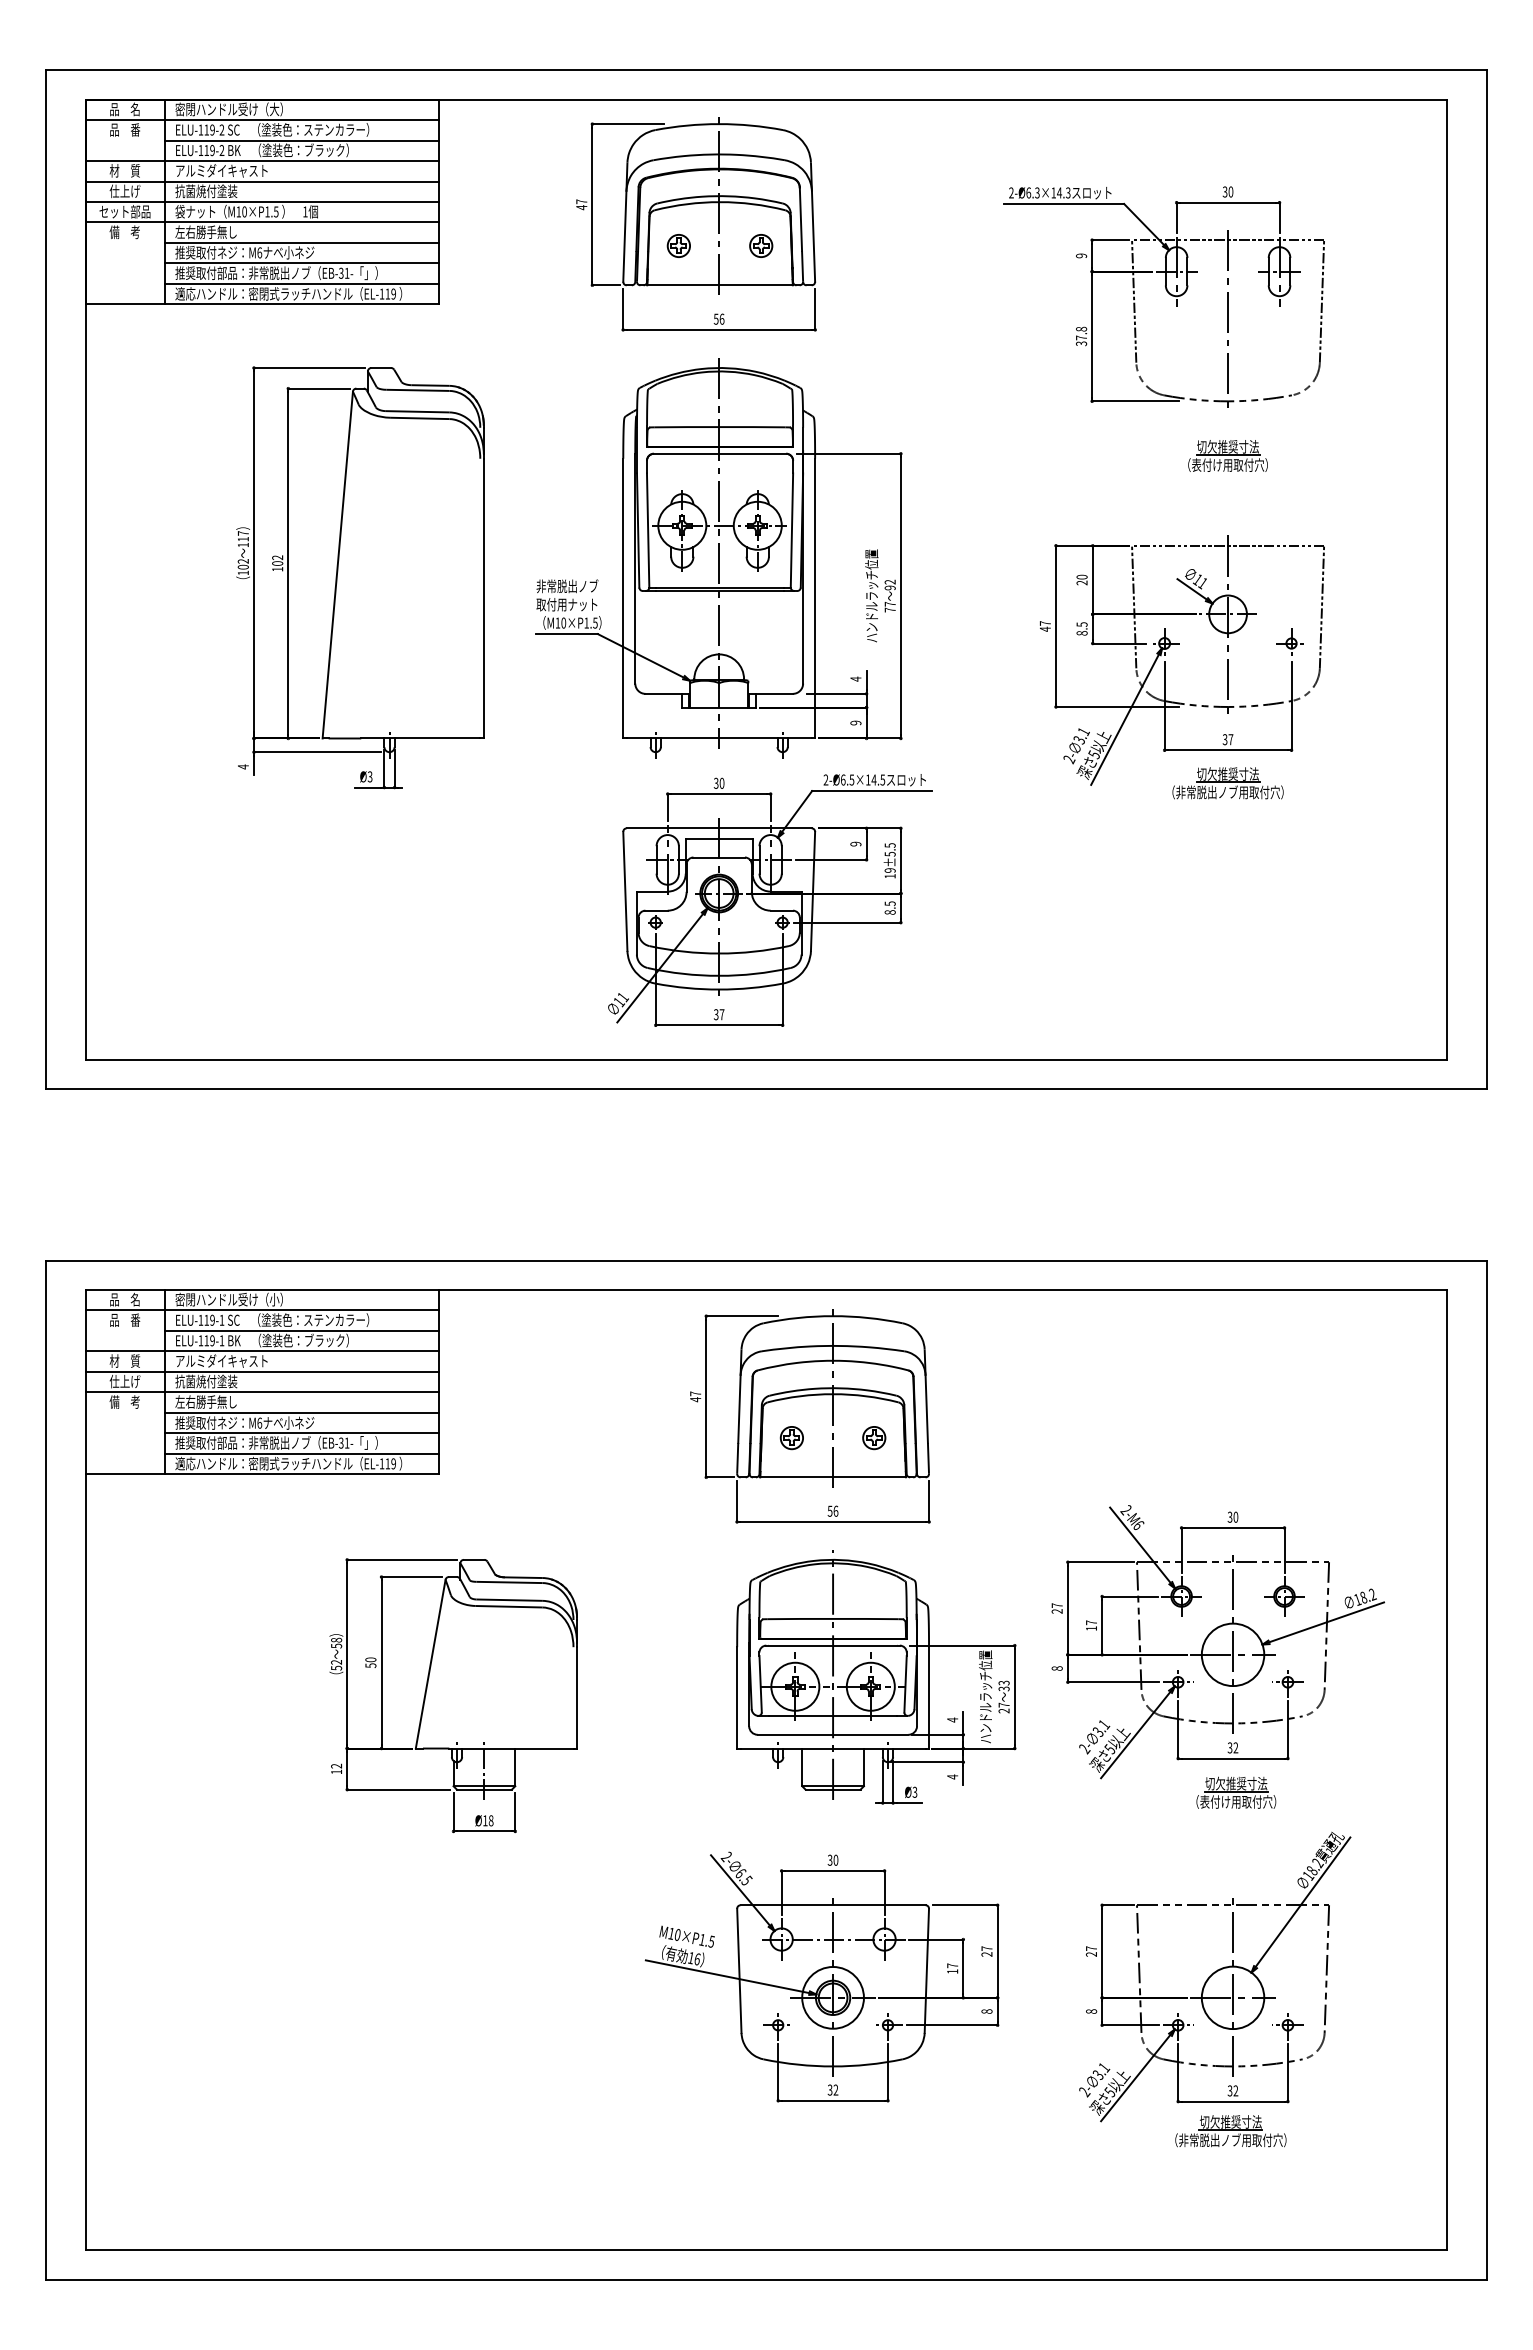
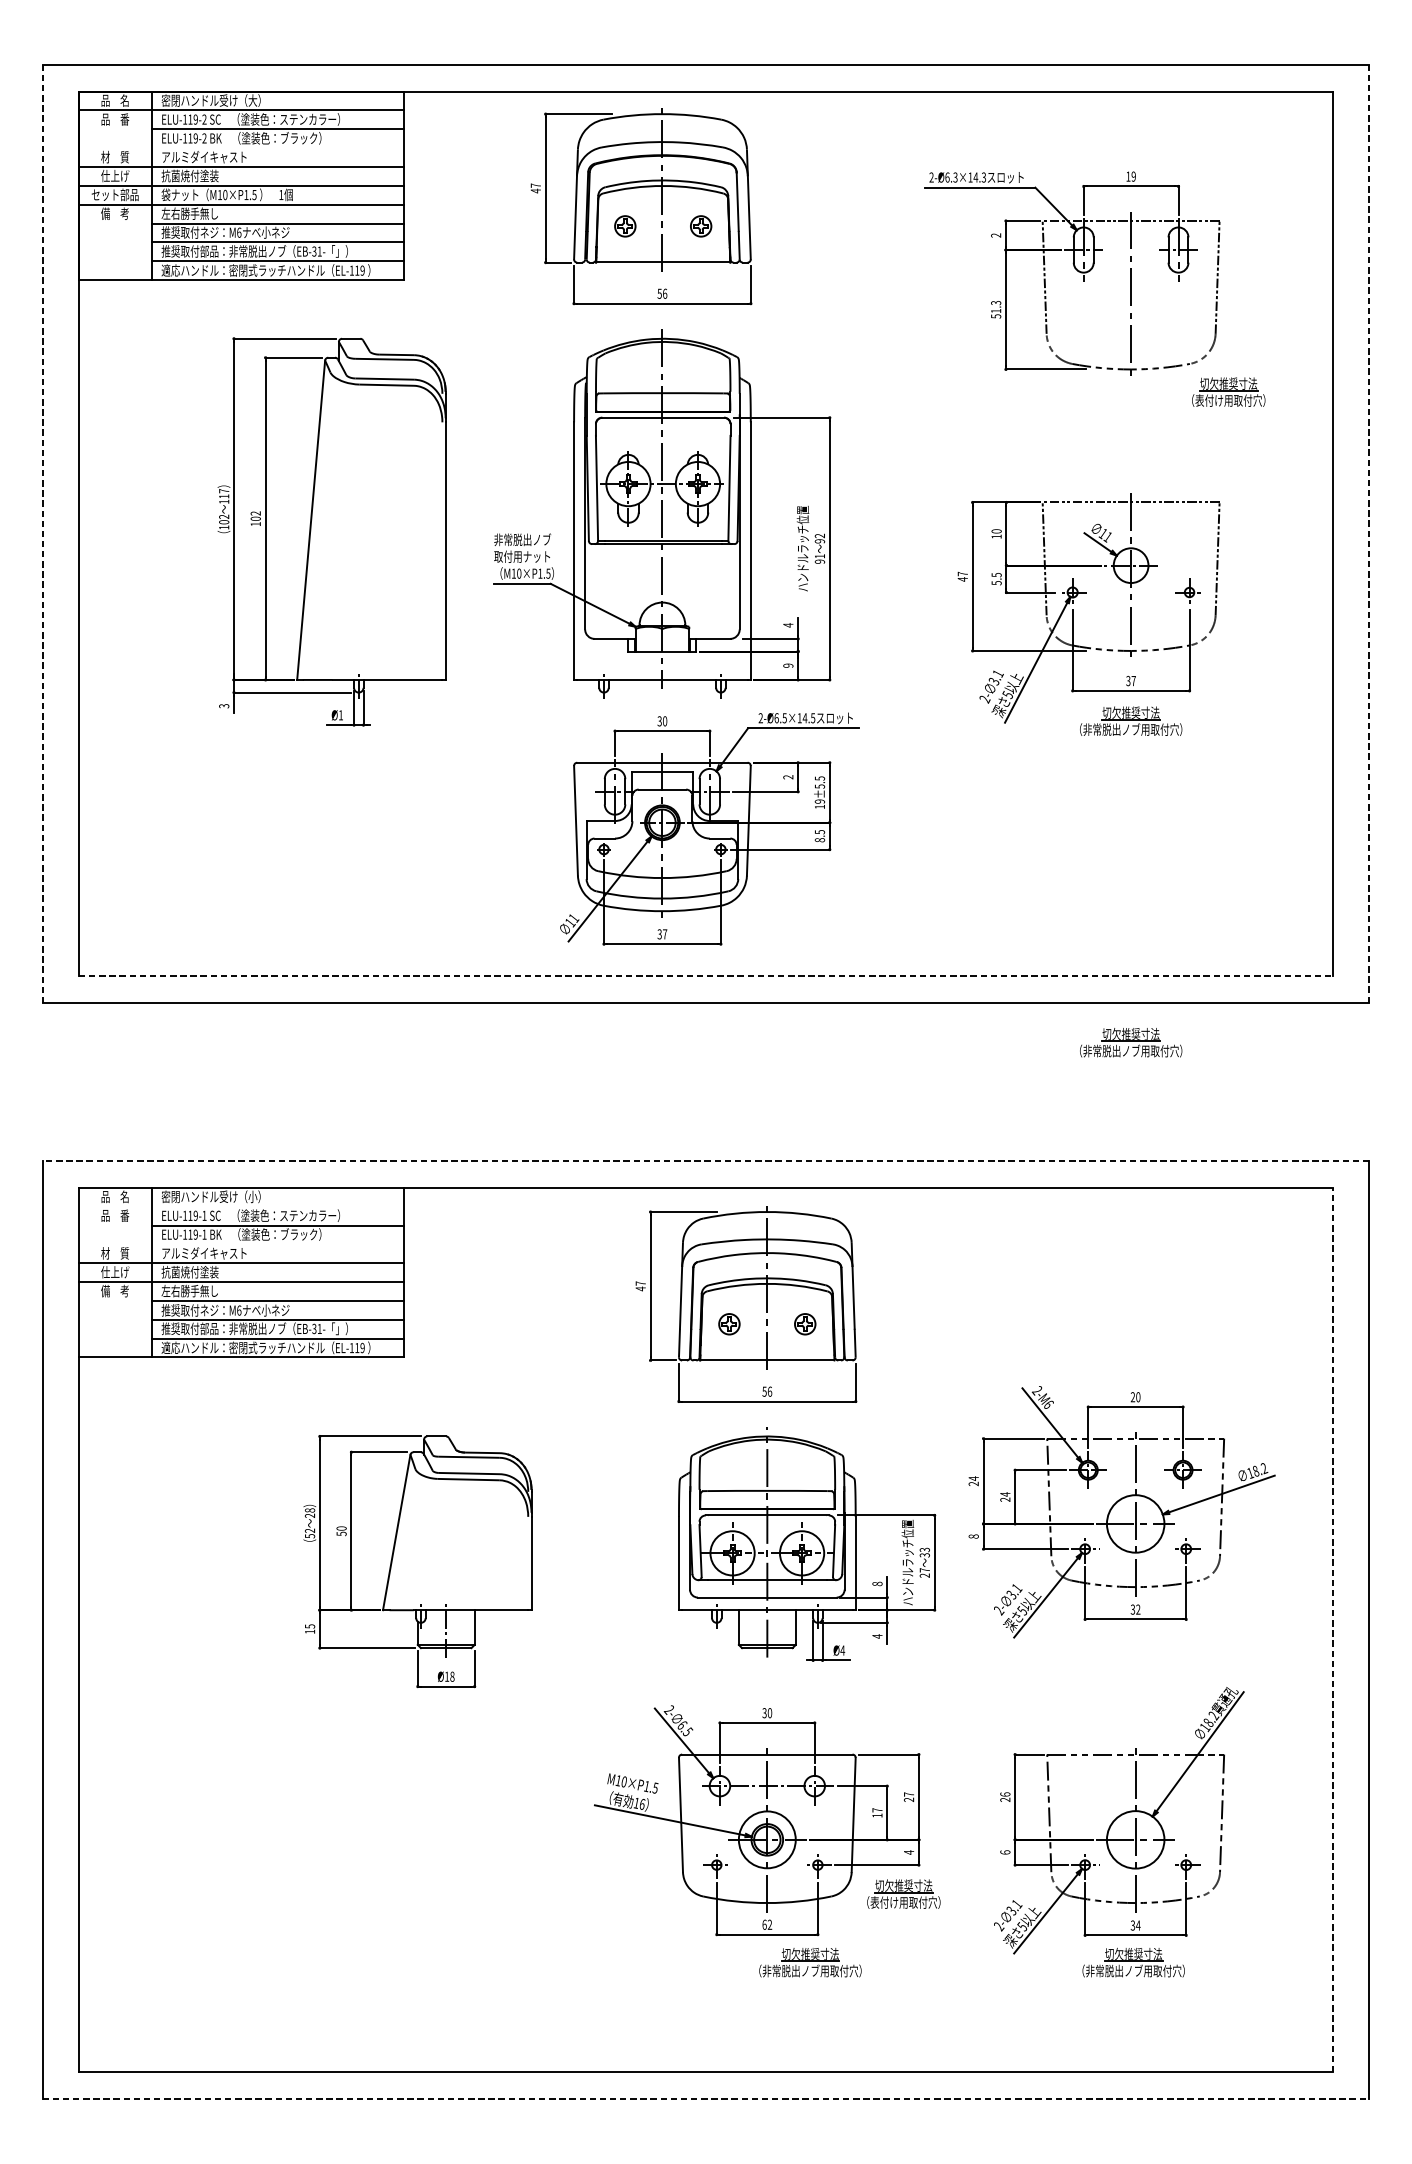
line: (261, 161) -> (240, 148), removed
text: (1227, 191) -> (1130, 176), 30 -> 19
text: (1081, 255) -> (996, 235), 9 -> 2
text: (1081, 335) -> (996, 308), 37.8 -> 51.3
part: (1227, 455) -> (1228, 391), moved
line: (1486, 579) -> (1369, 533), solid -> dashed
line: (46, 580) -> (42, 534), solid -> dashed
text: (1081, 582) -> (996, 536), 20 -> 10
text: (889, 606) -> (819, 558), 77 -> 91
text: (1081, 633) -> (996, 583), 8.5 -> 5.5
text: (242, 766) -> (223, 705), 4 -> 3
text: (369, 776) -> (340, 714), Ø3 -> Ø1
text: (856, 843) -> (788, 776), 9 -> 2
line: (766, 1060) -> (706, 976), solid -> dashed
part: (1227, 1132) -> (1130, 1042), added
line: (765, 1260) -> (705, 1160), solid -> dashed
line: (261, 1310) -> (240, 1206), removed
line: (261, 1351) -> (240, 1244), removed
text: (1229, 1517) -> (1132, 1397), 30 -> 20
text: (1056, 1605) -> (973, 1478), 27 -> 24
text: (1091, 1625) -> (1005, 1496), 17 -> 24
text: (336, 1645) -> (309, 1515), 58 -> 28
text: (952, 1719) -> (877, 1583), 4 -> 8
text: (336, 1765) -> (309, 1625), 12 -> 15
line: (1447, 1769) -> (1333, 1629), solid -> dashed
text: (914, 1791) -> (842, 1649), Ø3 -> Ø4
part: (1236, 1792) -> (904, 1893), moved
text: (1091, 1948) -> (1005, 1794), 27 -> 26
text: (986, 2011) -> (908, 1852), 8 -> 4
text: (1091, 2011) -> (1005, 1852), 8 -> 6
text: (829, 2089) -> (764, 1924), 32 -> 62
text: (1235, 2090) -> (1137, 1925), 32 -> 34
part: (879, 2131) -> (810, 1962), added
line: (766, 2279) -> (706, 2099), solid -> dashed

